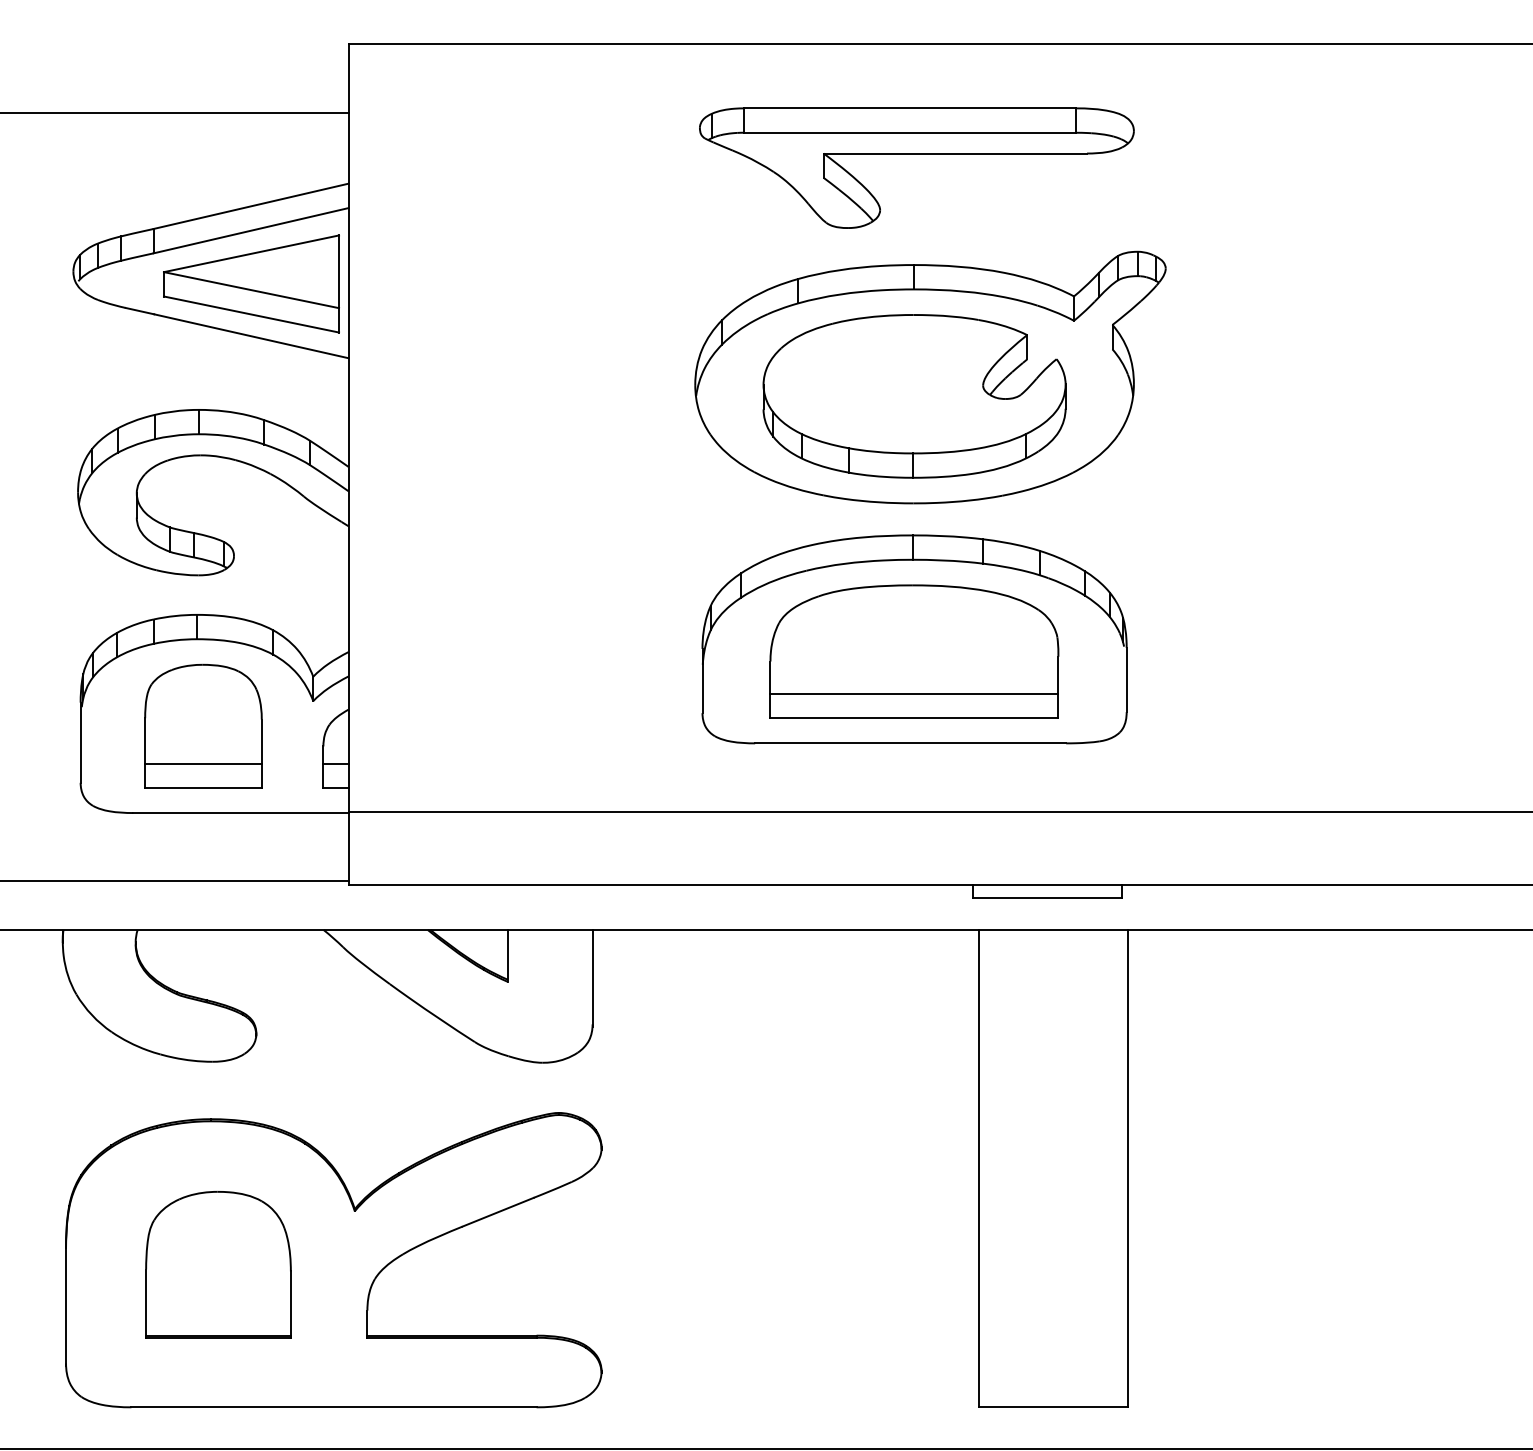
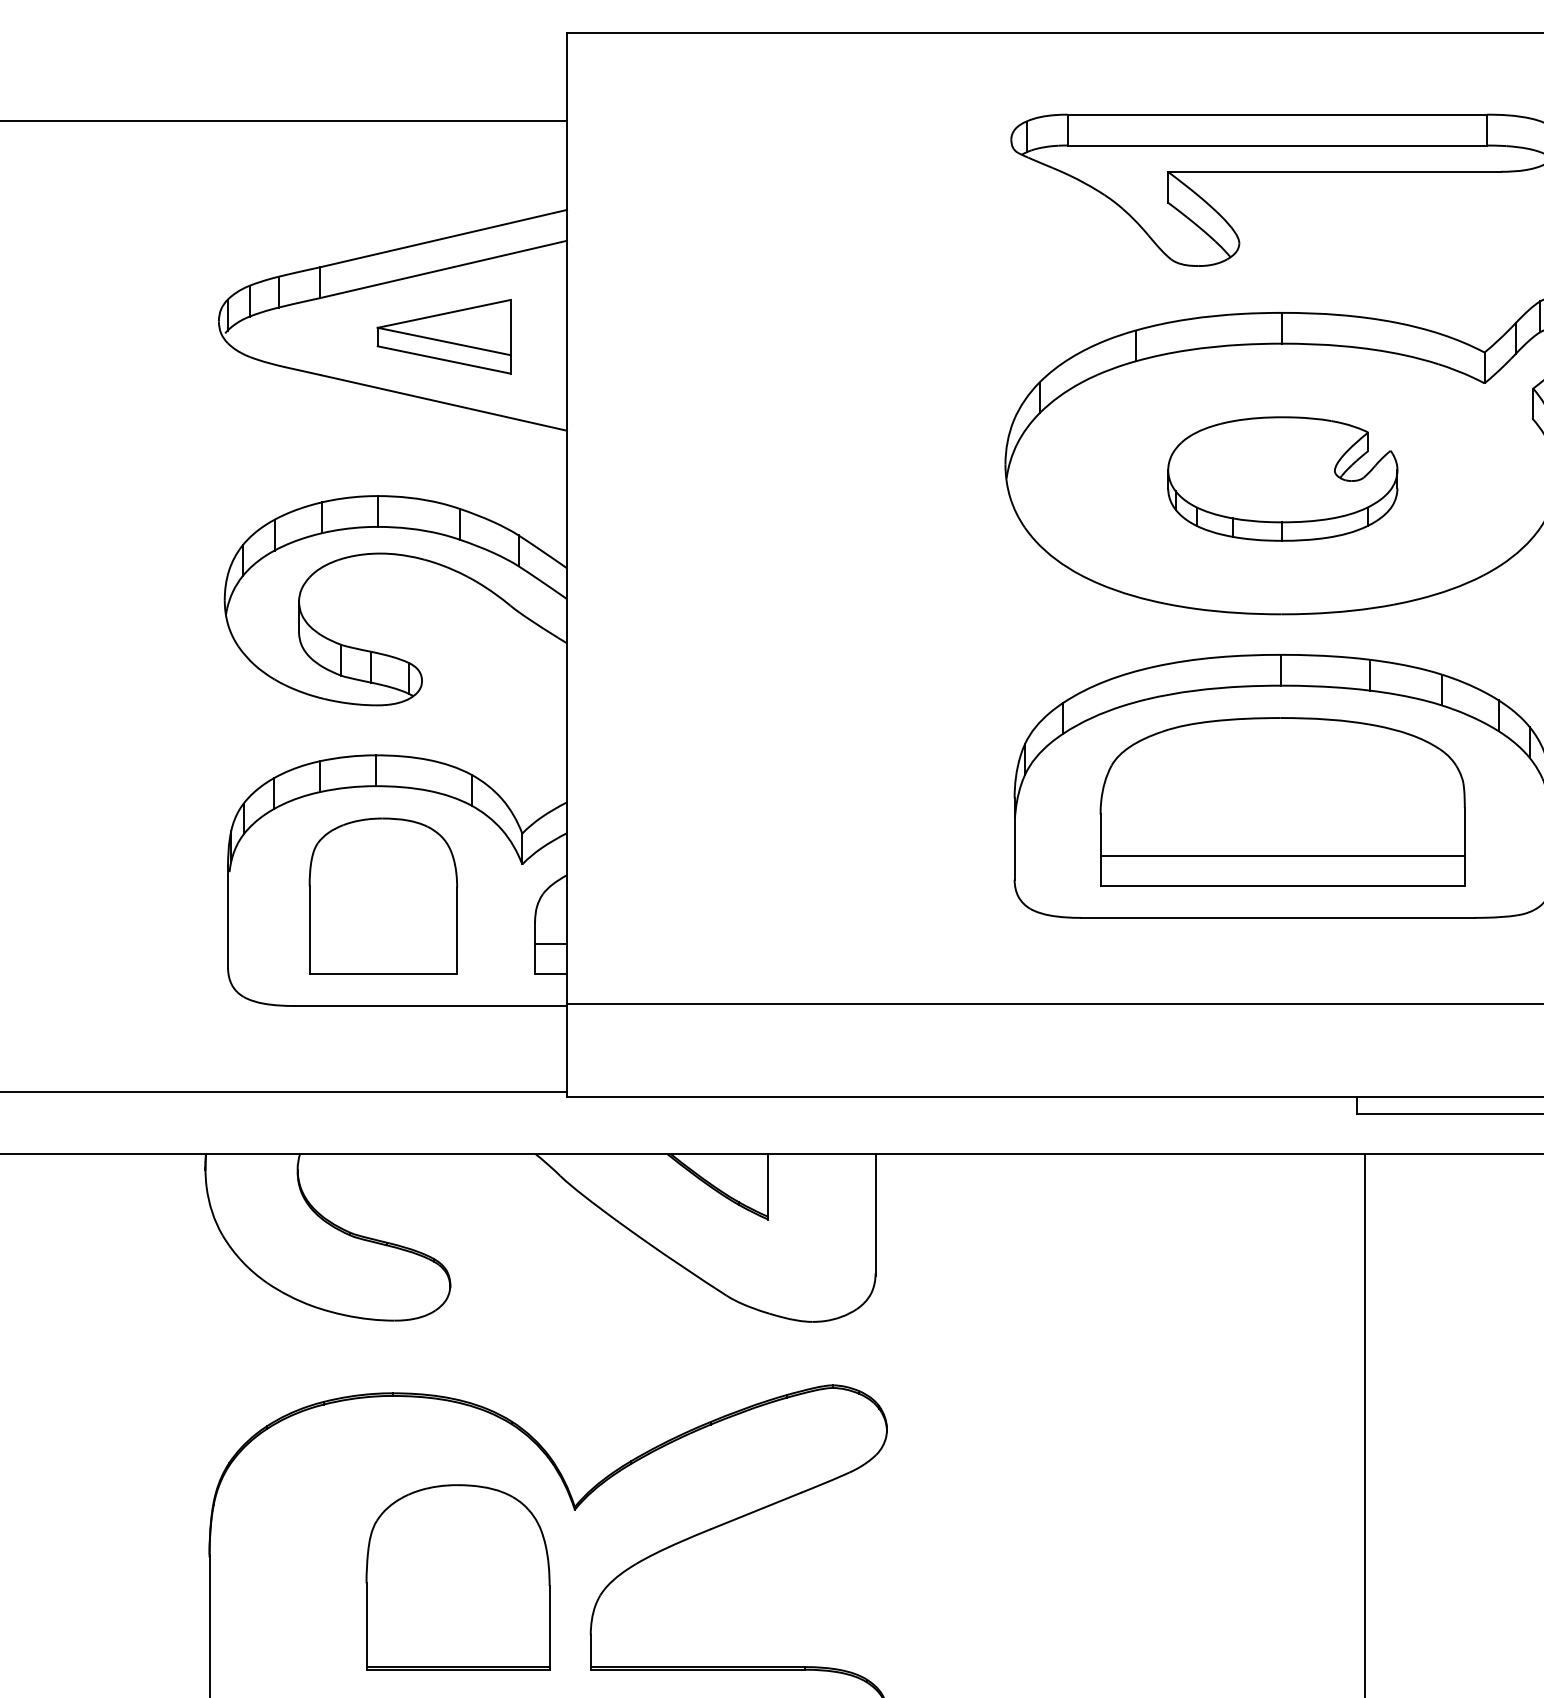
part: (251, 283) -> (444, 336), size x0.6
part: (914, 396) -> (1282, 479), size x0.6
line: (203, 763) -> (383, 943), removed
part: (218, 1264) -> (458, 1577), moved

